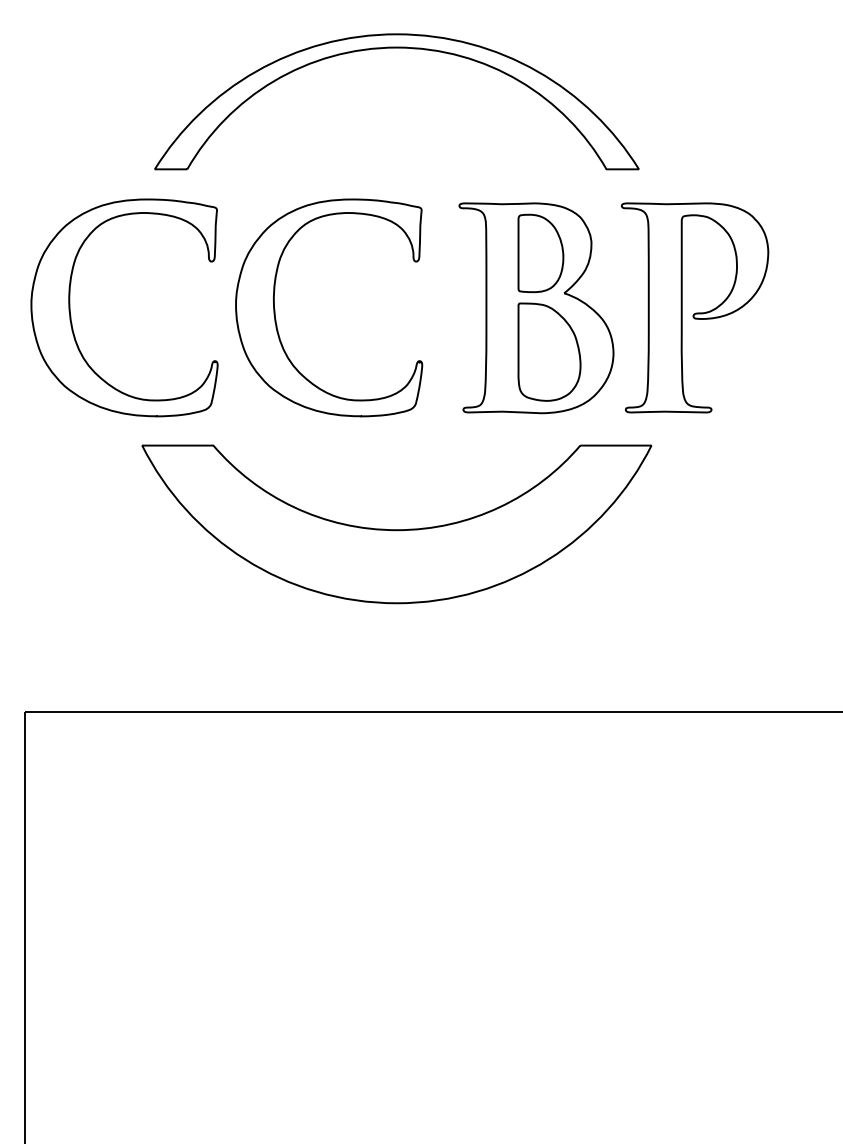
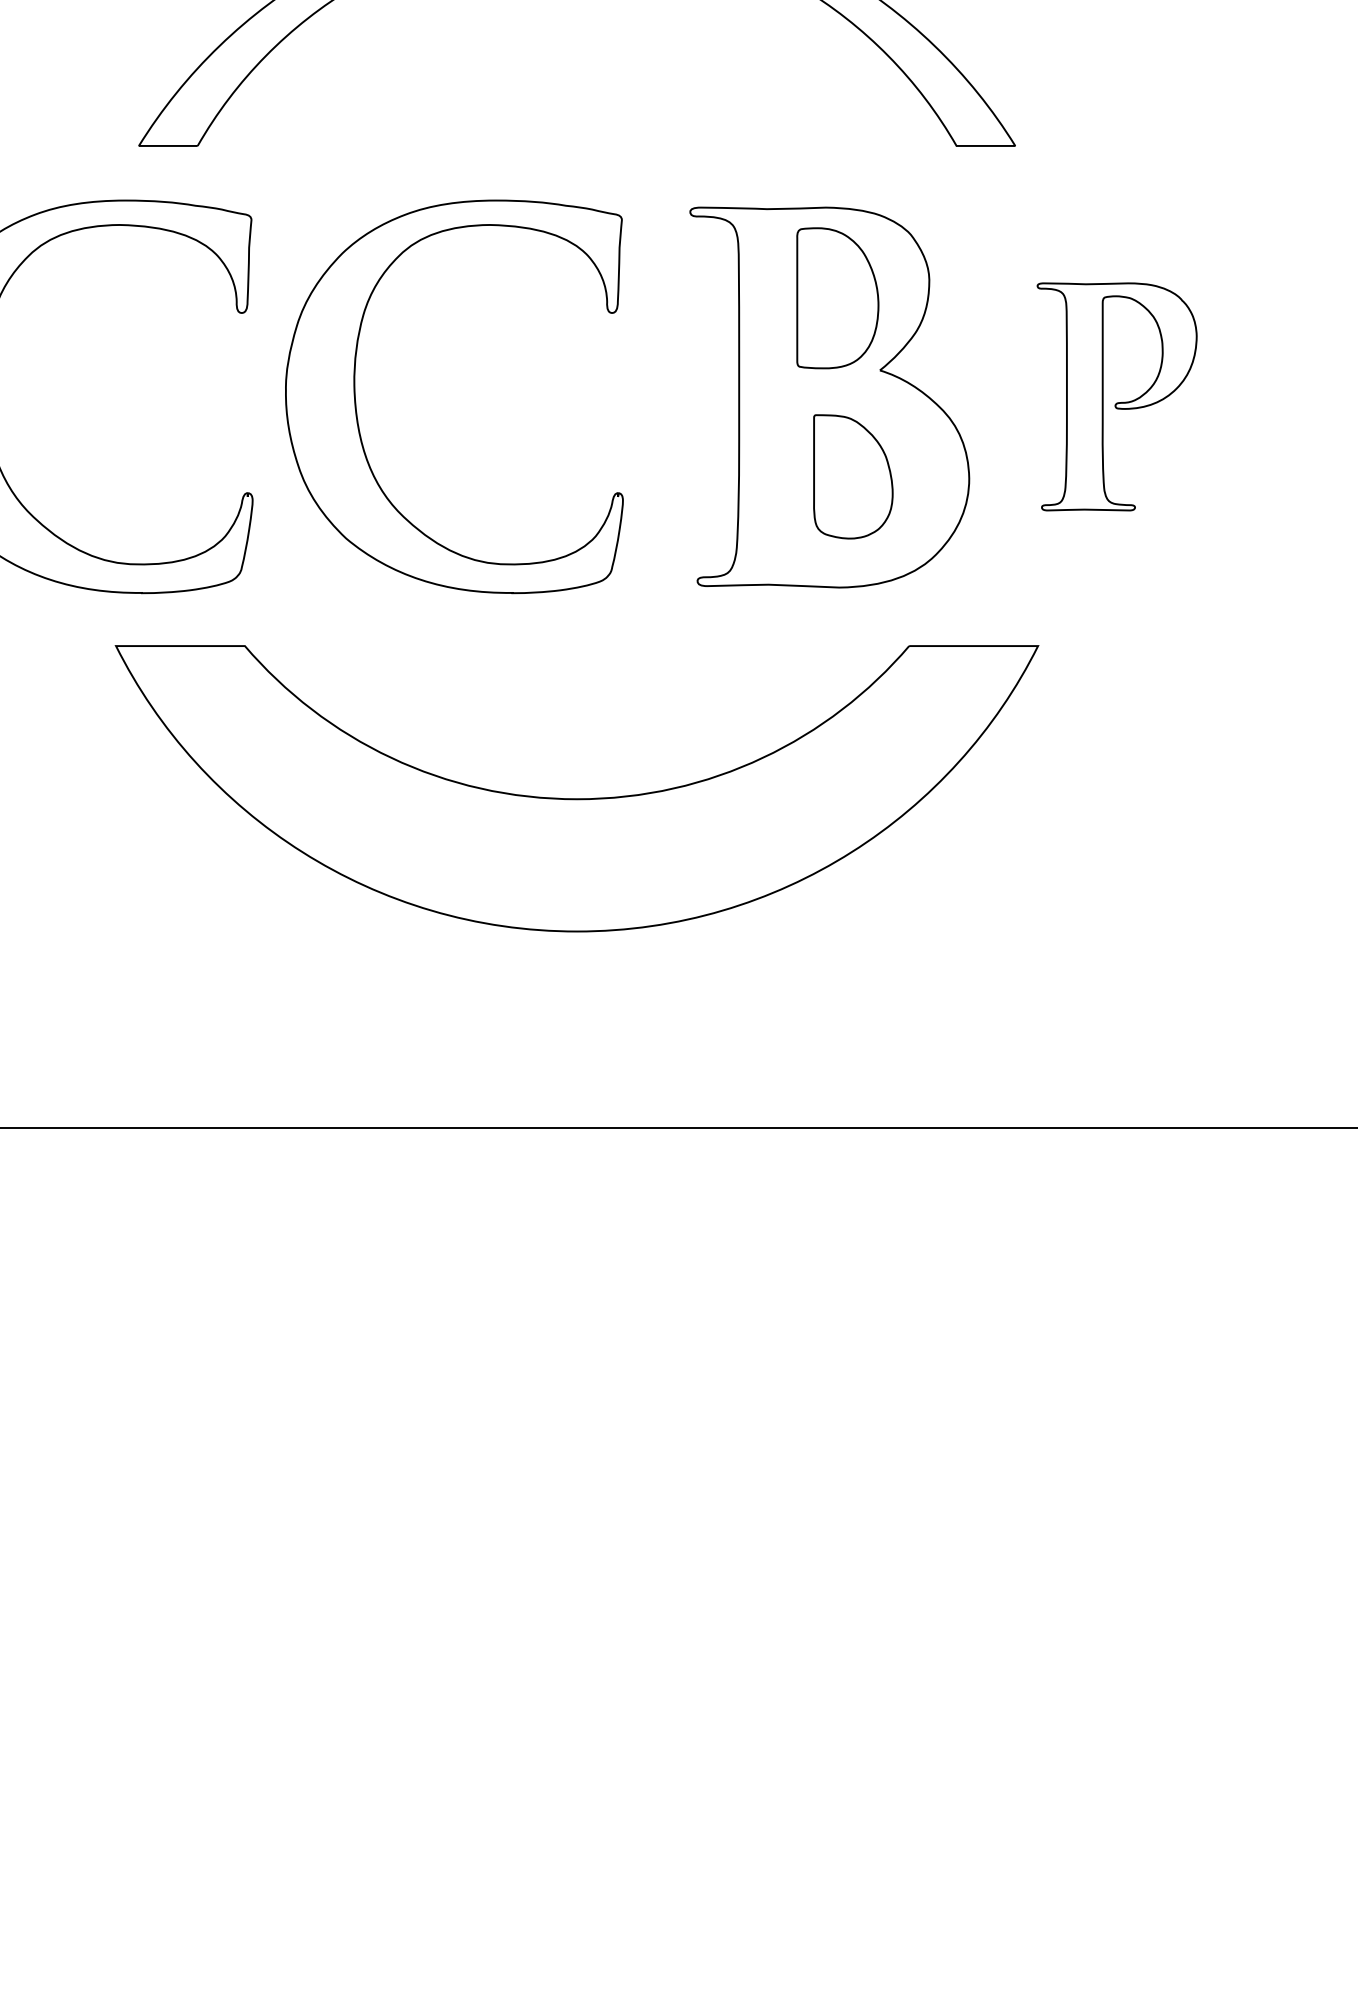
part: (695, 307) -> (1117, 396), size x0.6
part: (549, 351) -> (853, 475), size x0.7

